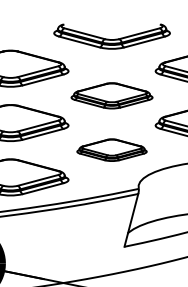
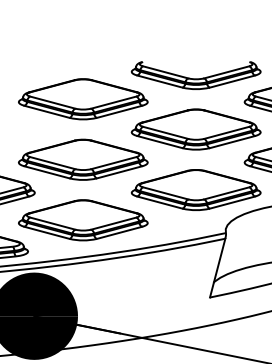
part: (111, 36) -> (195, 75), moved
part: (111, 95) -> (195, 129), size x1.43
part: (111, 149) -> (195, 189), size x1.67

